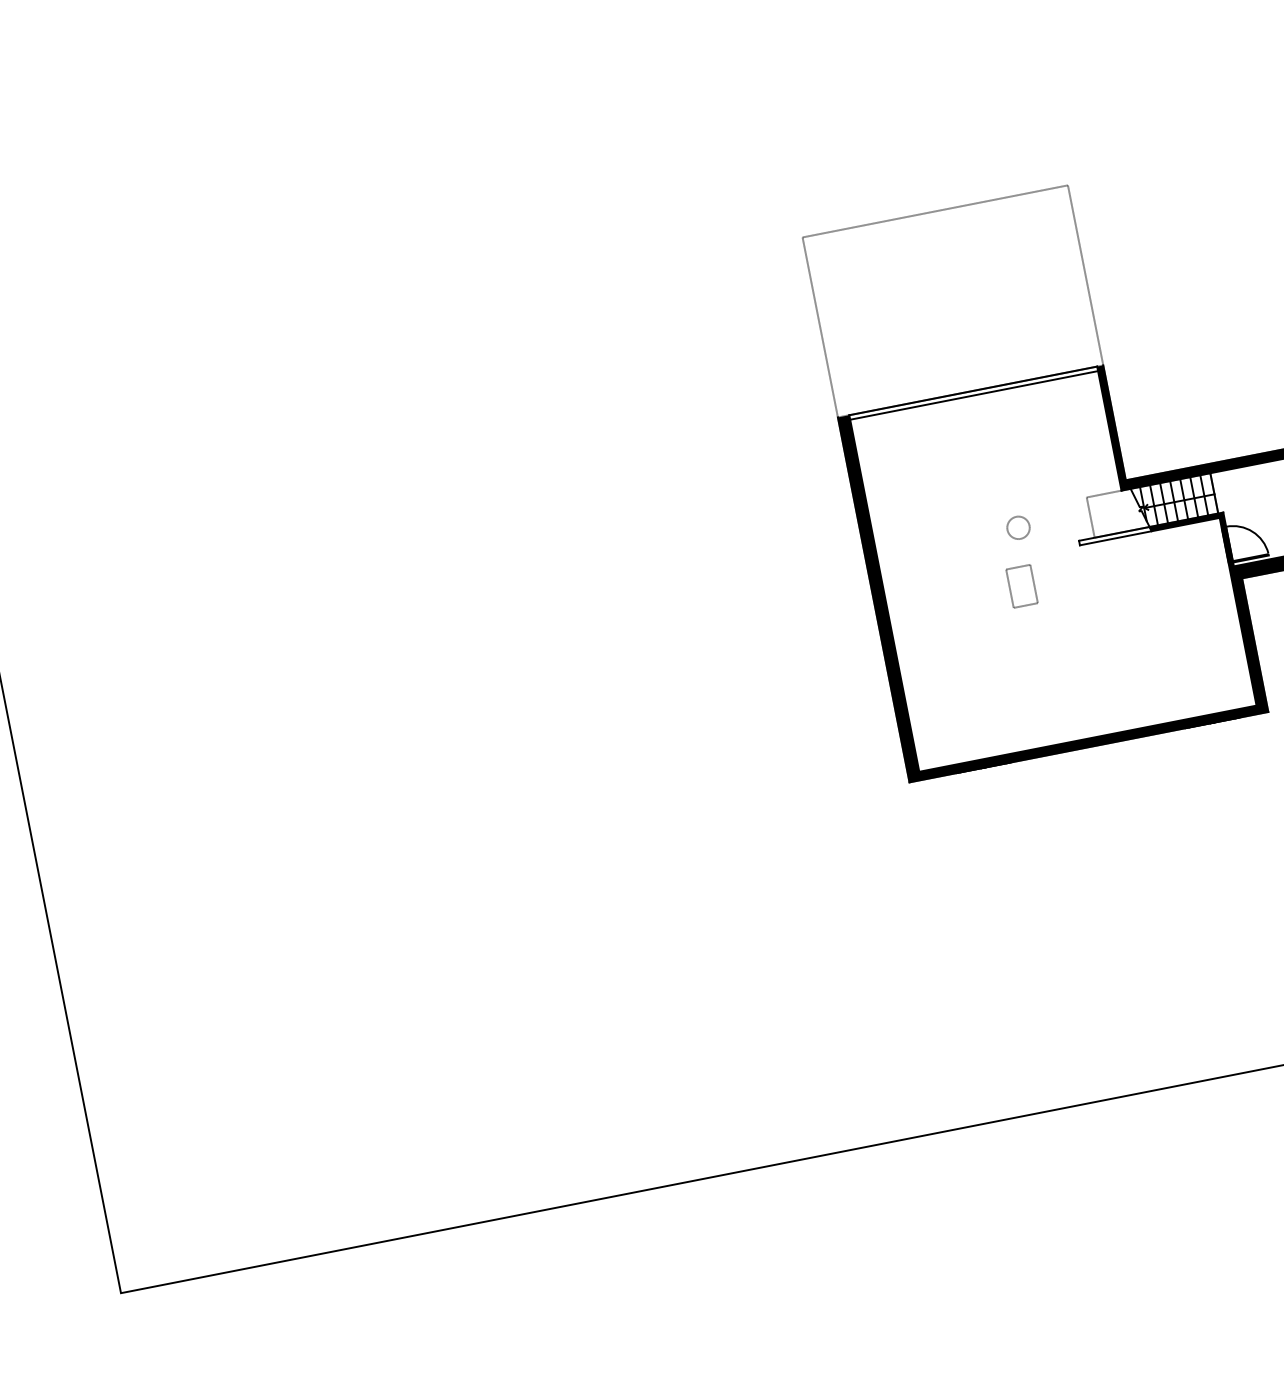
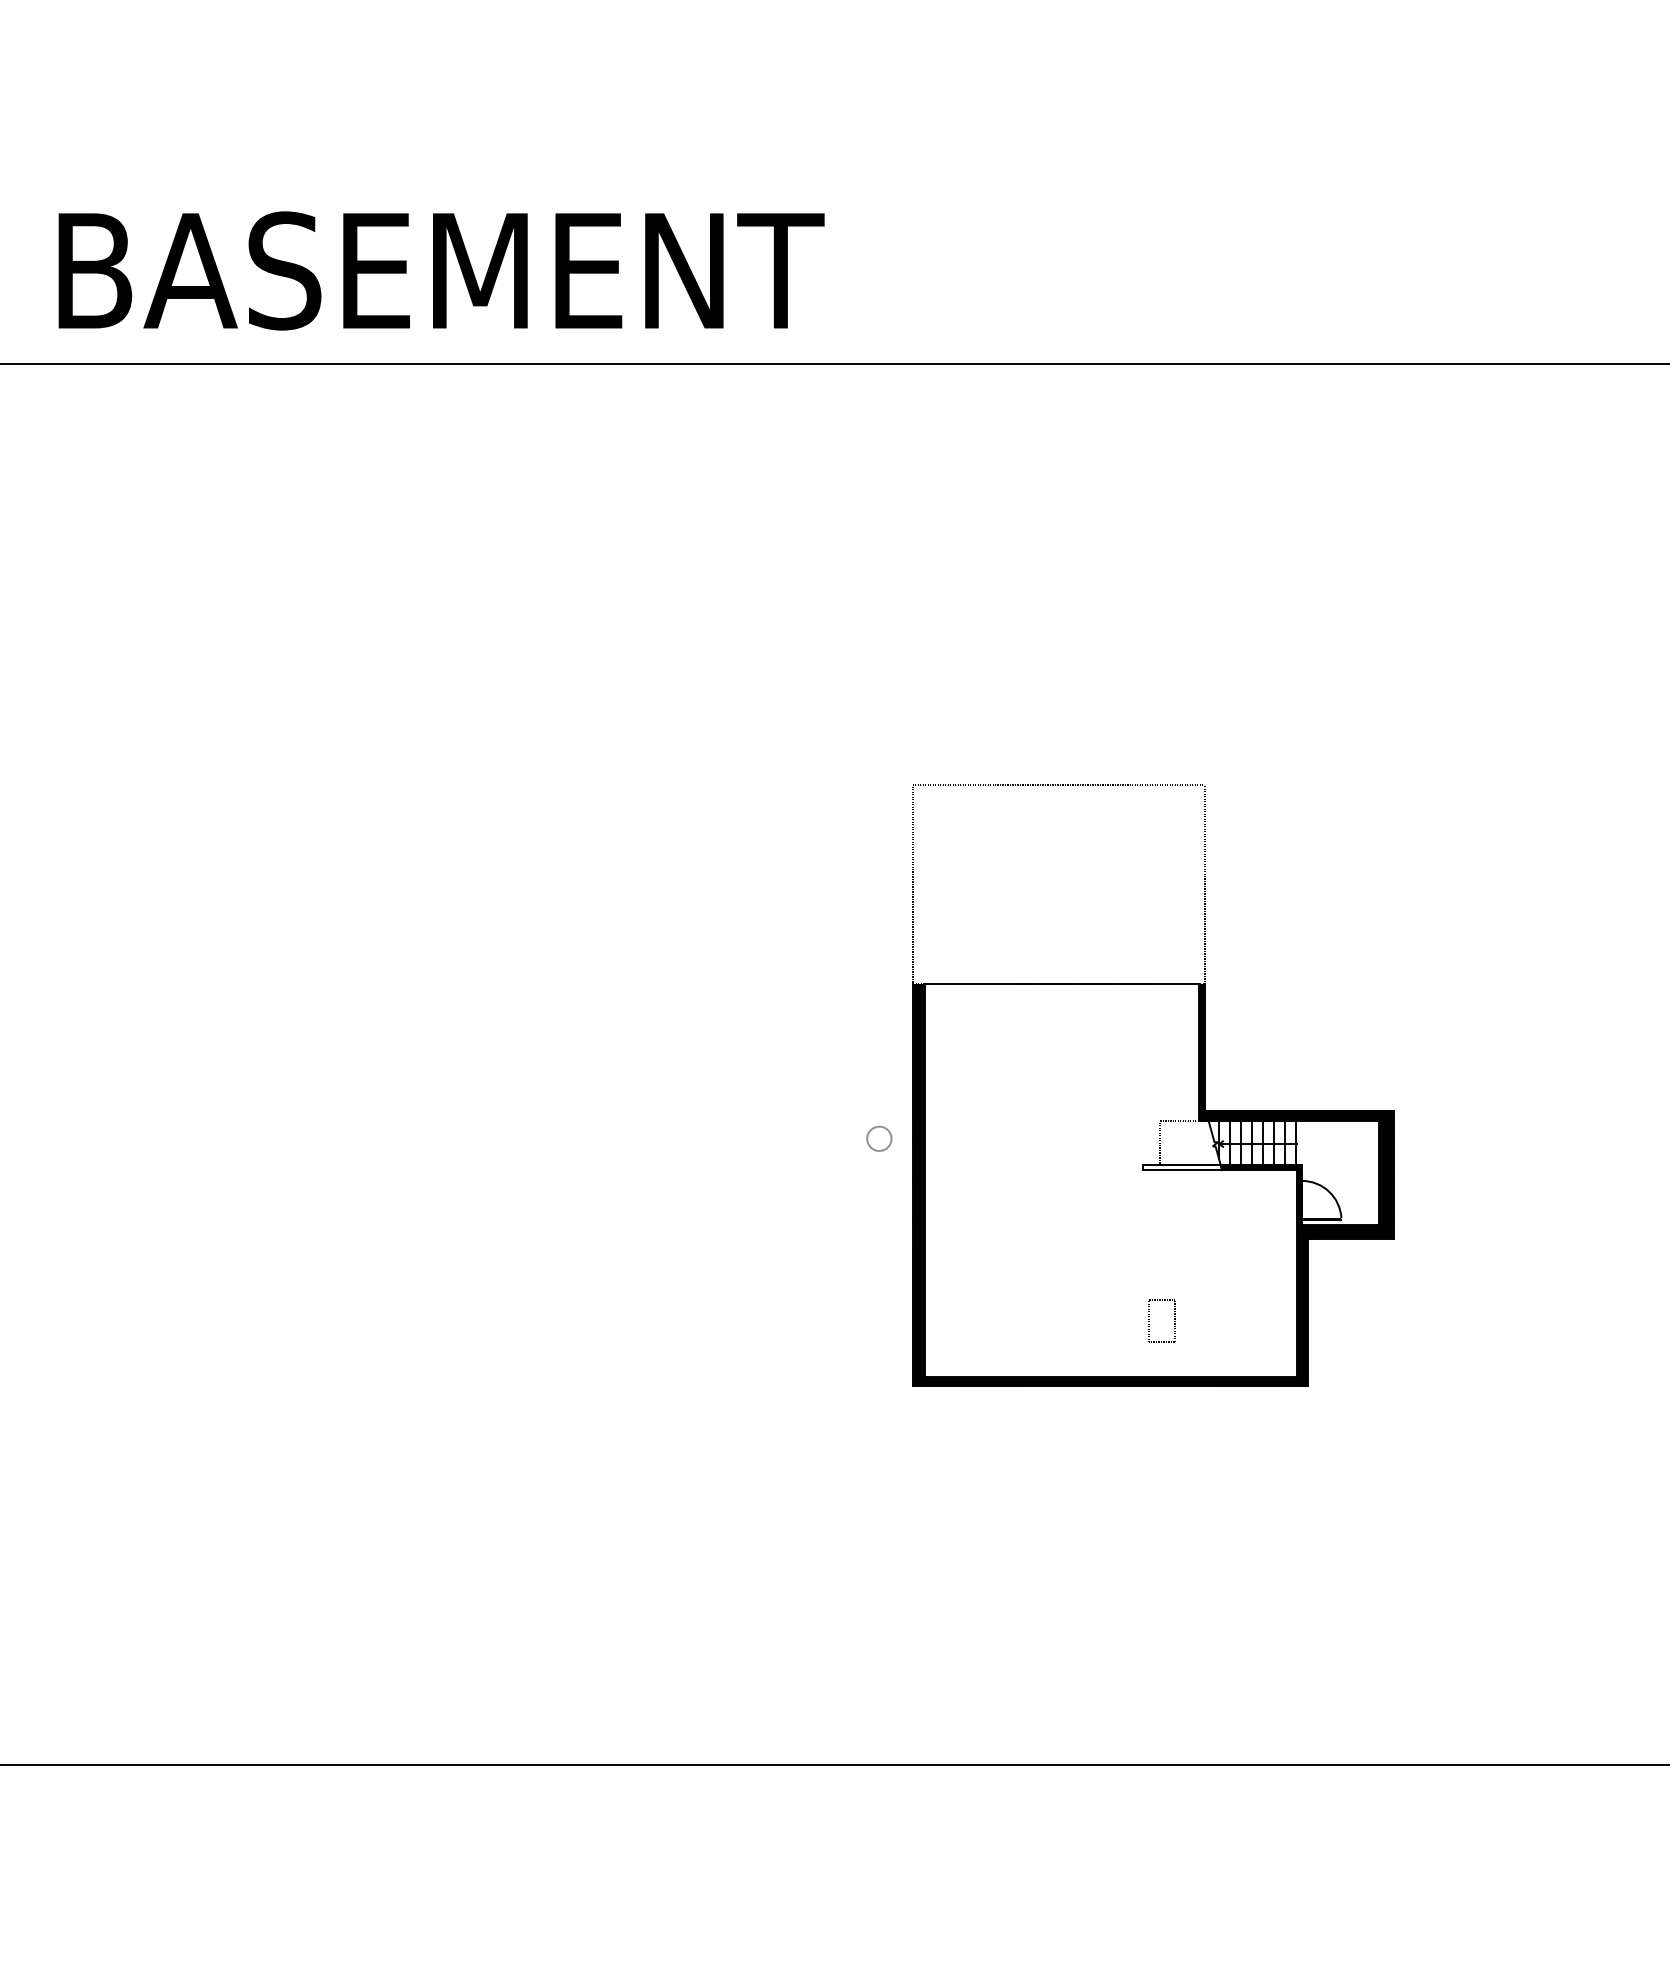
line: (973, 395) -> (1061, 988), removed
circle: (1018, 527) -> (879, 1138), moved
part: (1010, 587) -> (1149, 1319), moved

